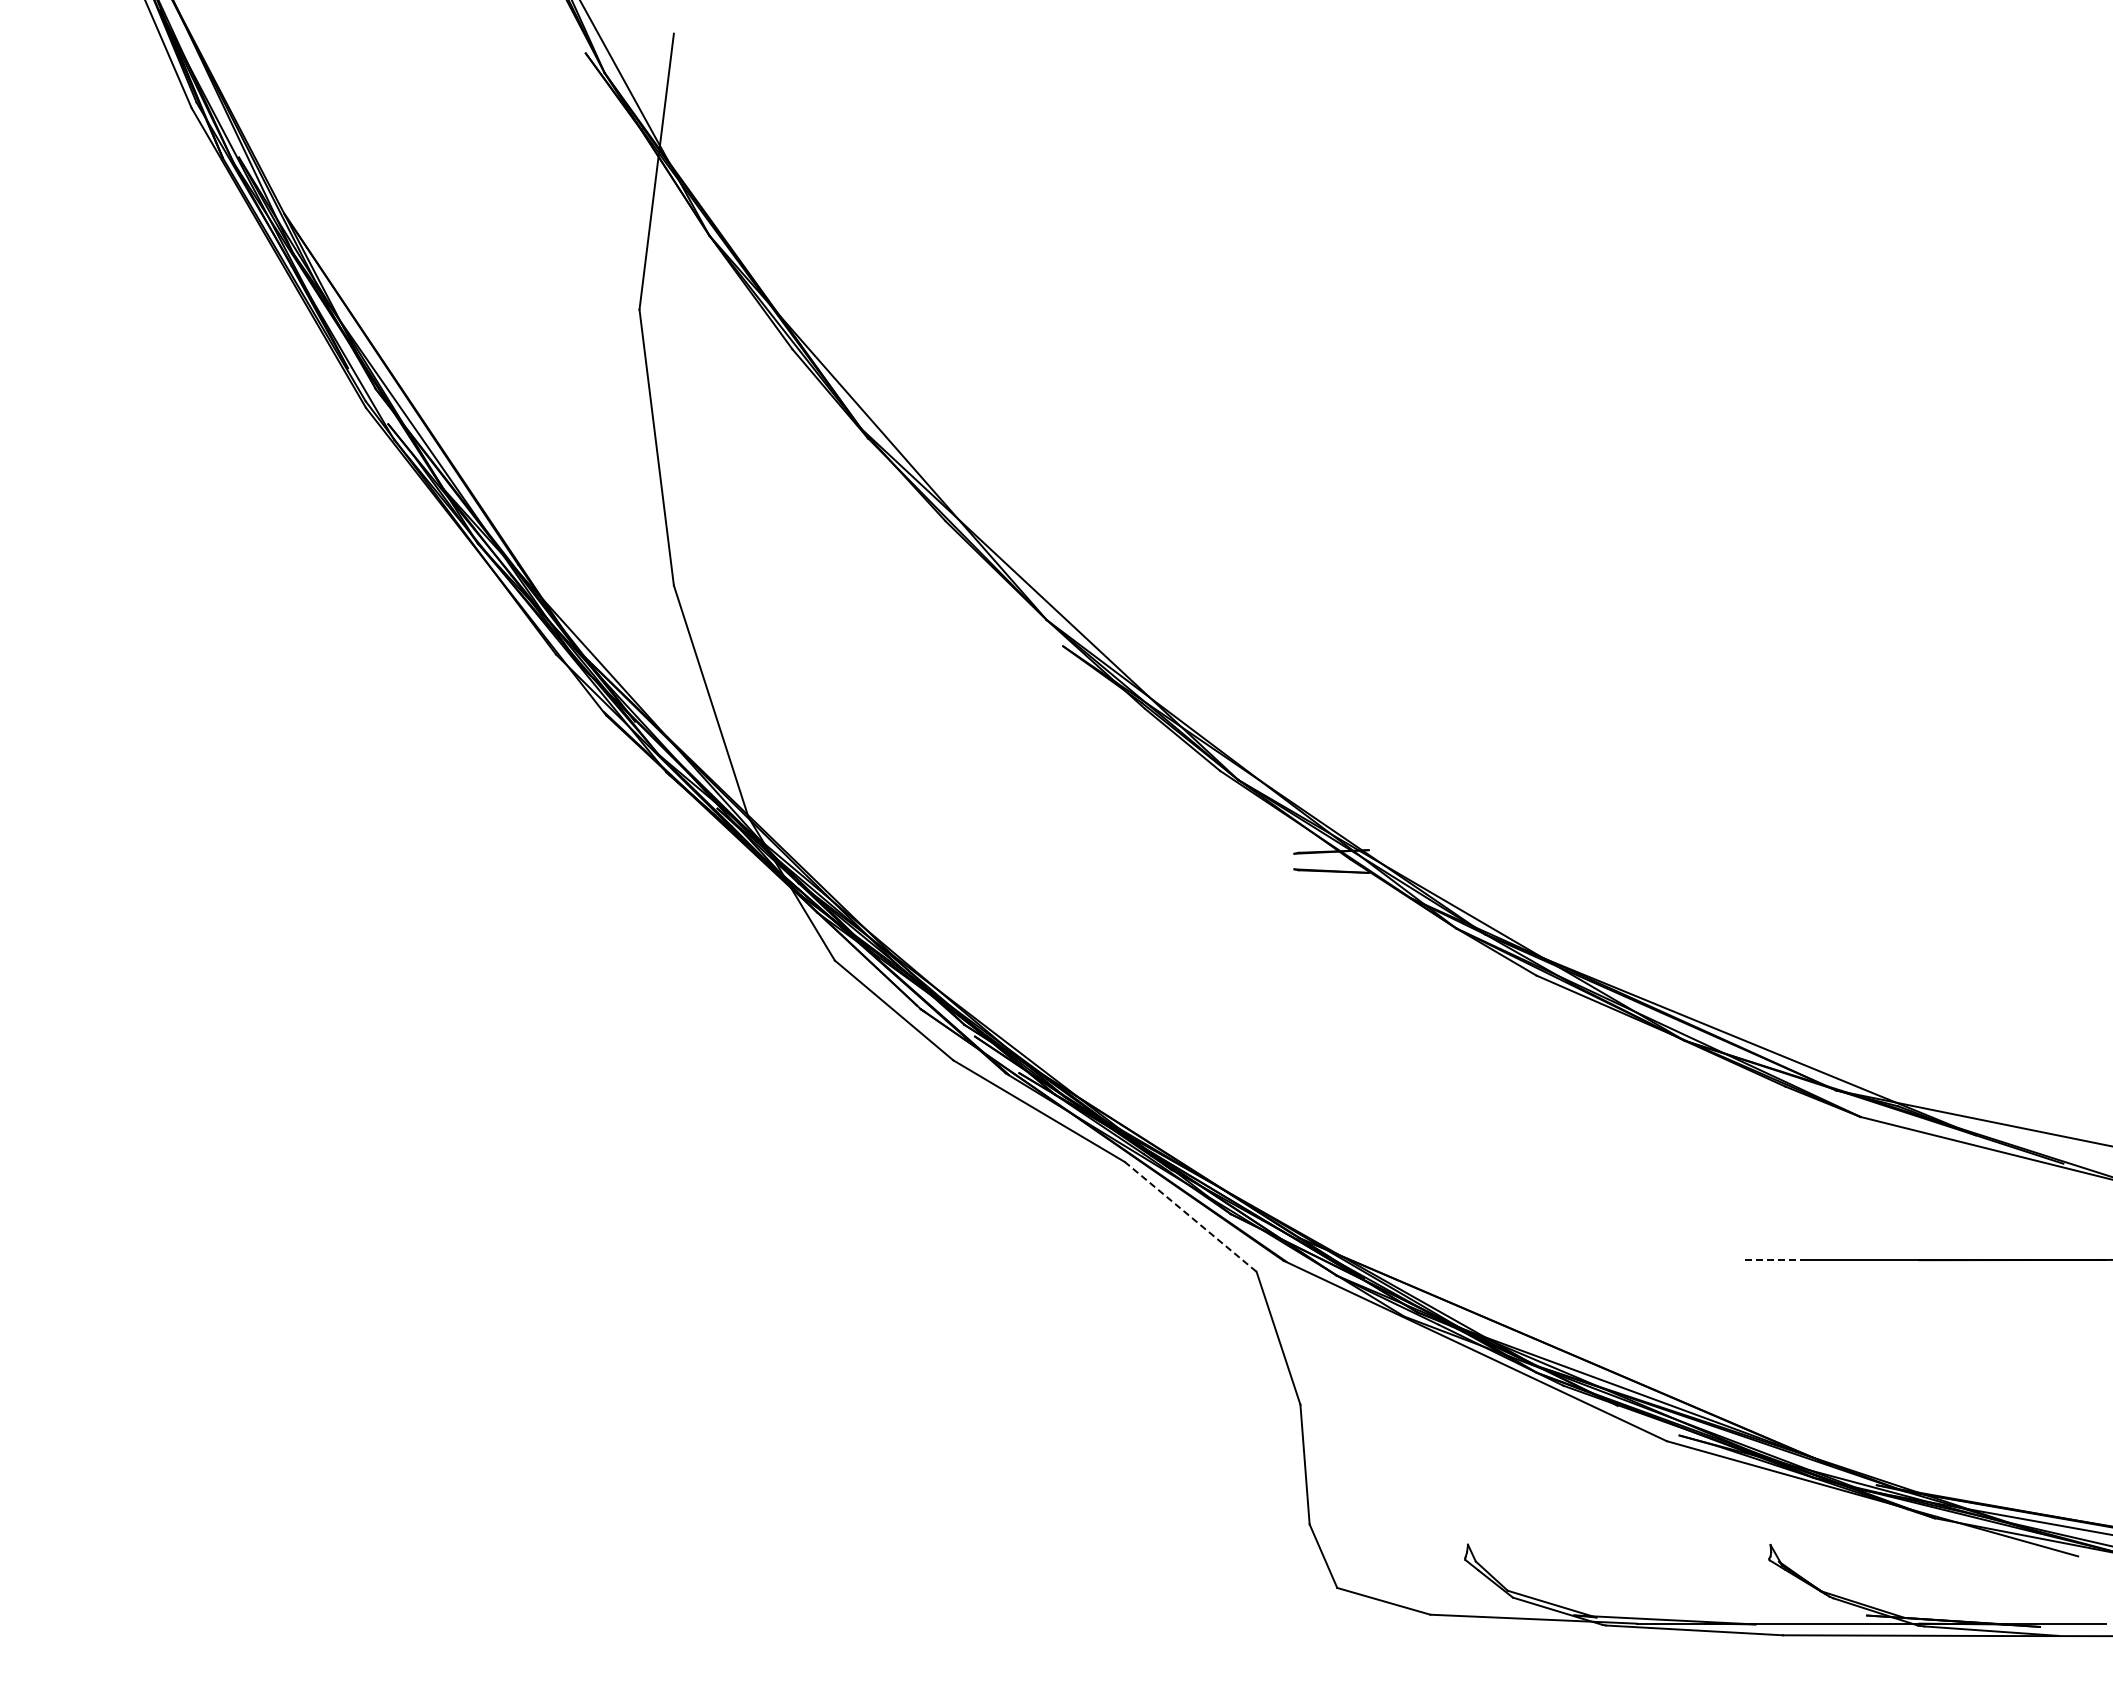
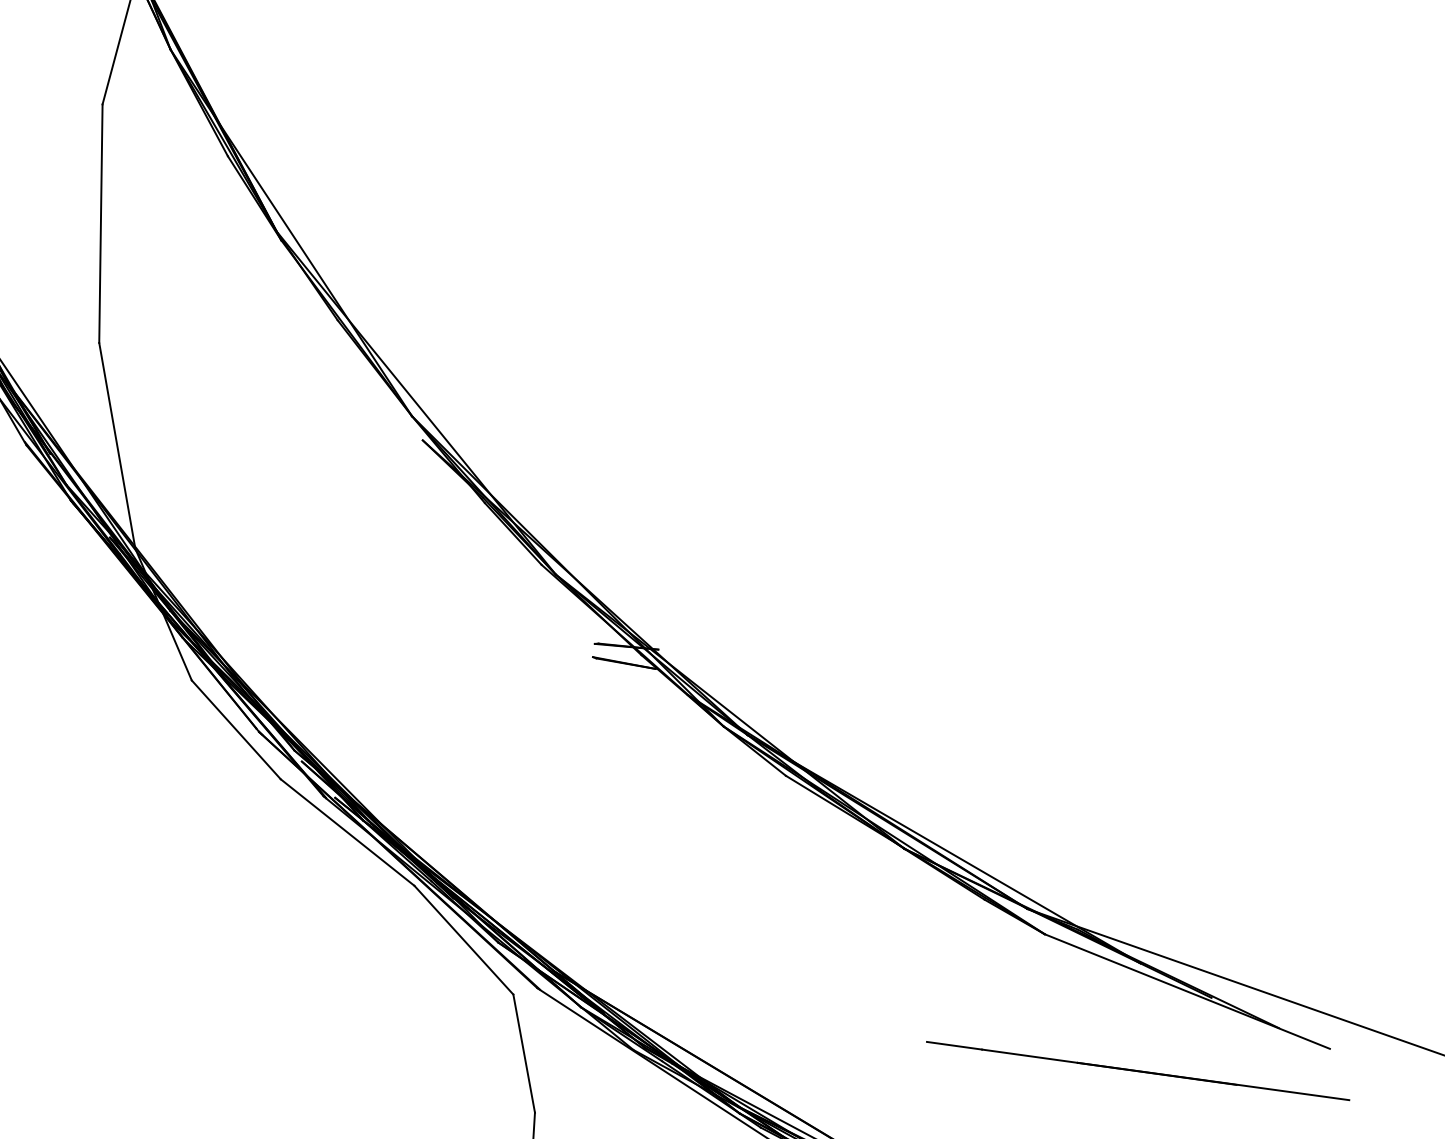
line: (1190, 1216) -> (463, 939), dashed -> solid
line: (1773, 1260) -> (953, 1045), dashed -> solid

